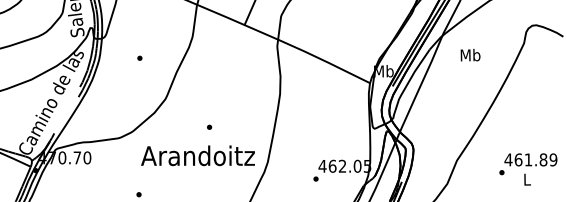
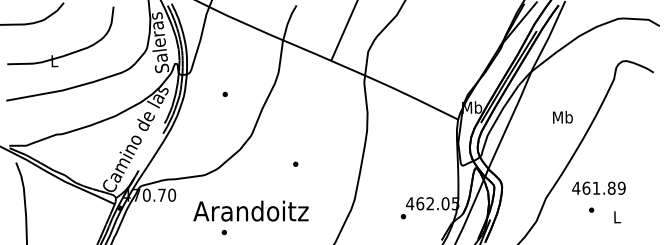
text: (470, 55) -> (562, 117), moved
text: (197, 155) -> (250, 210), moved
text: (530, 159) -> (598, 187), moved

